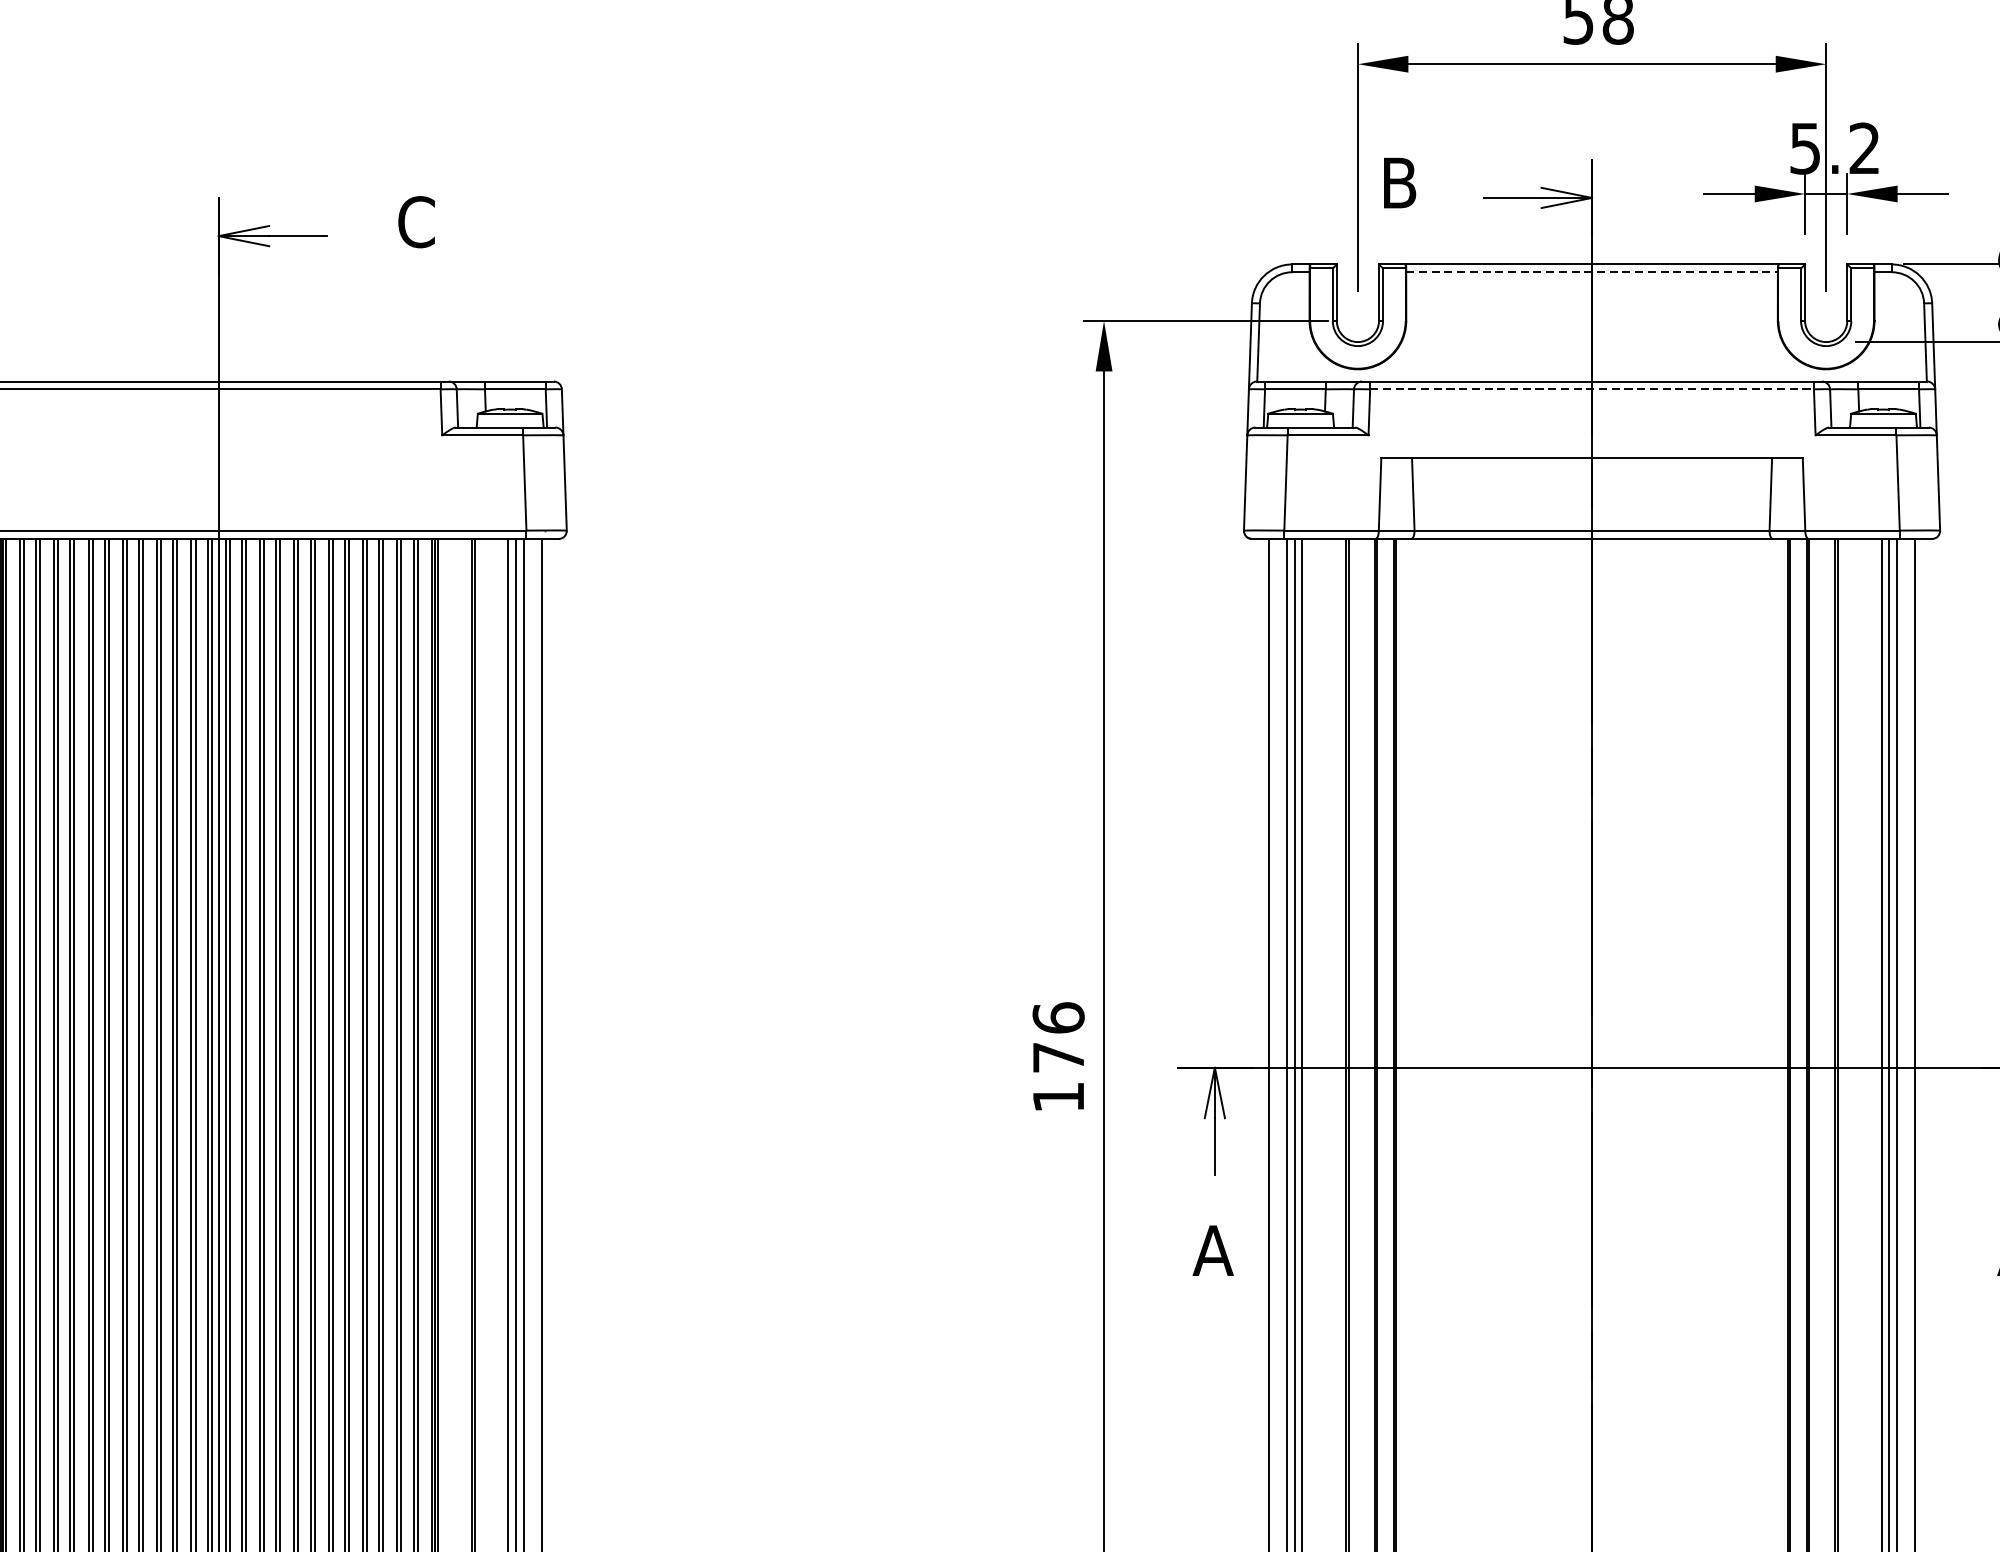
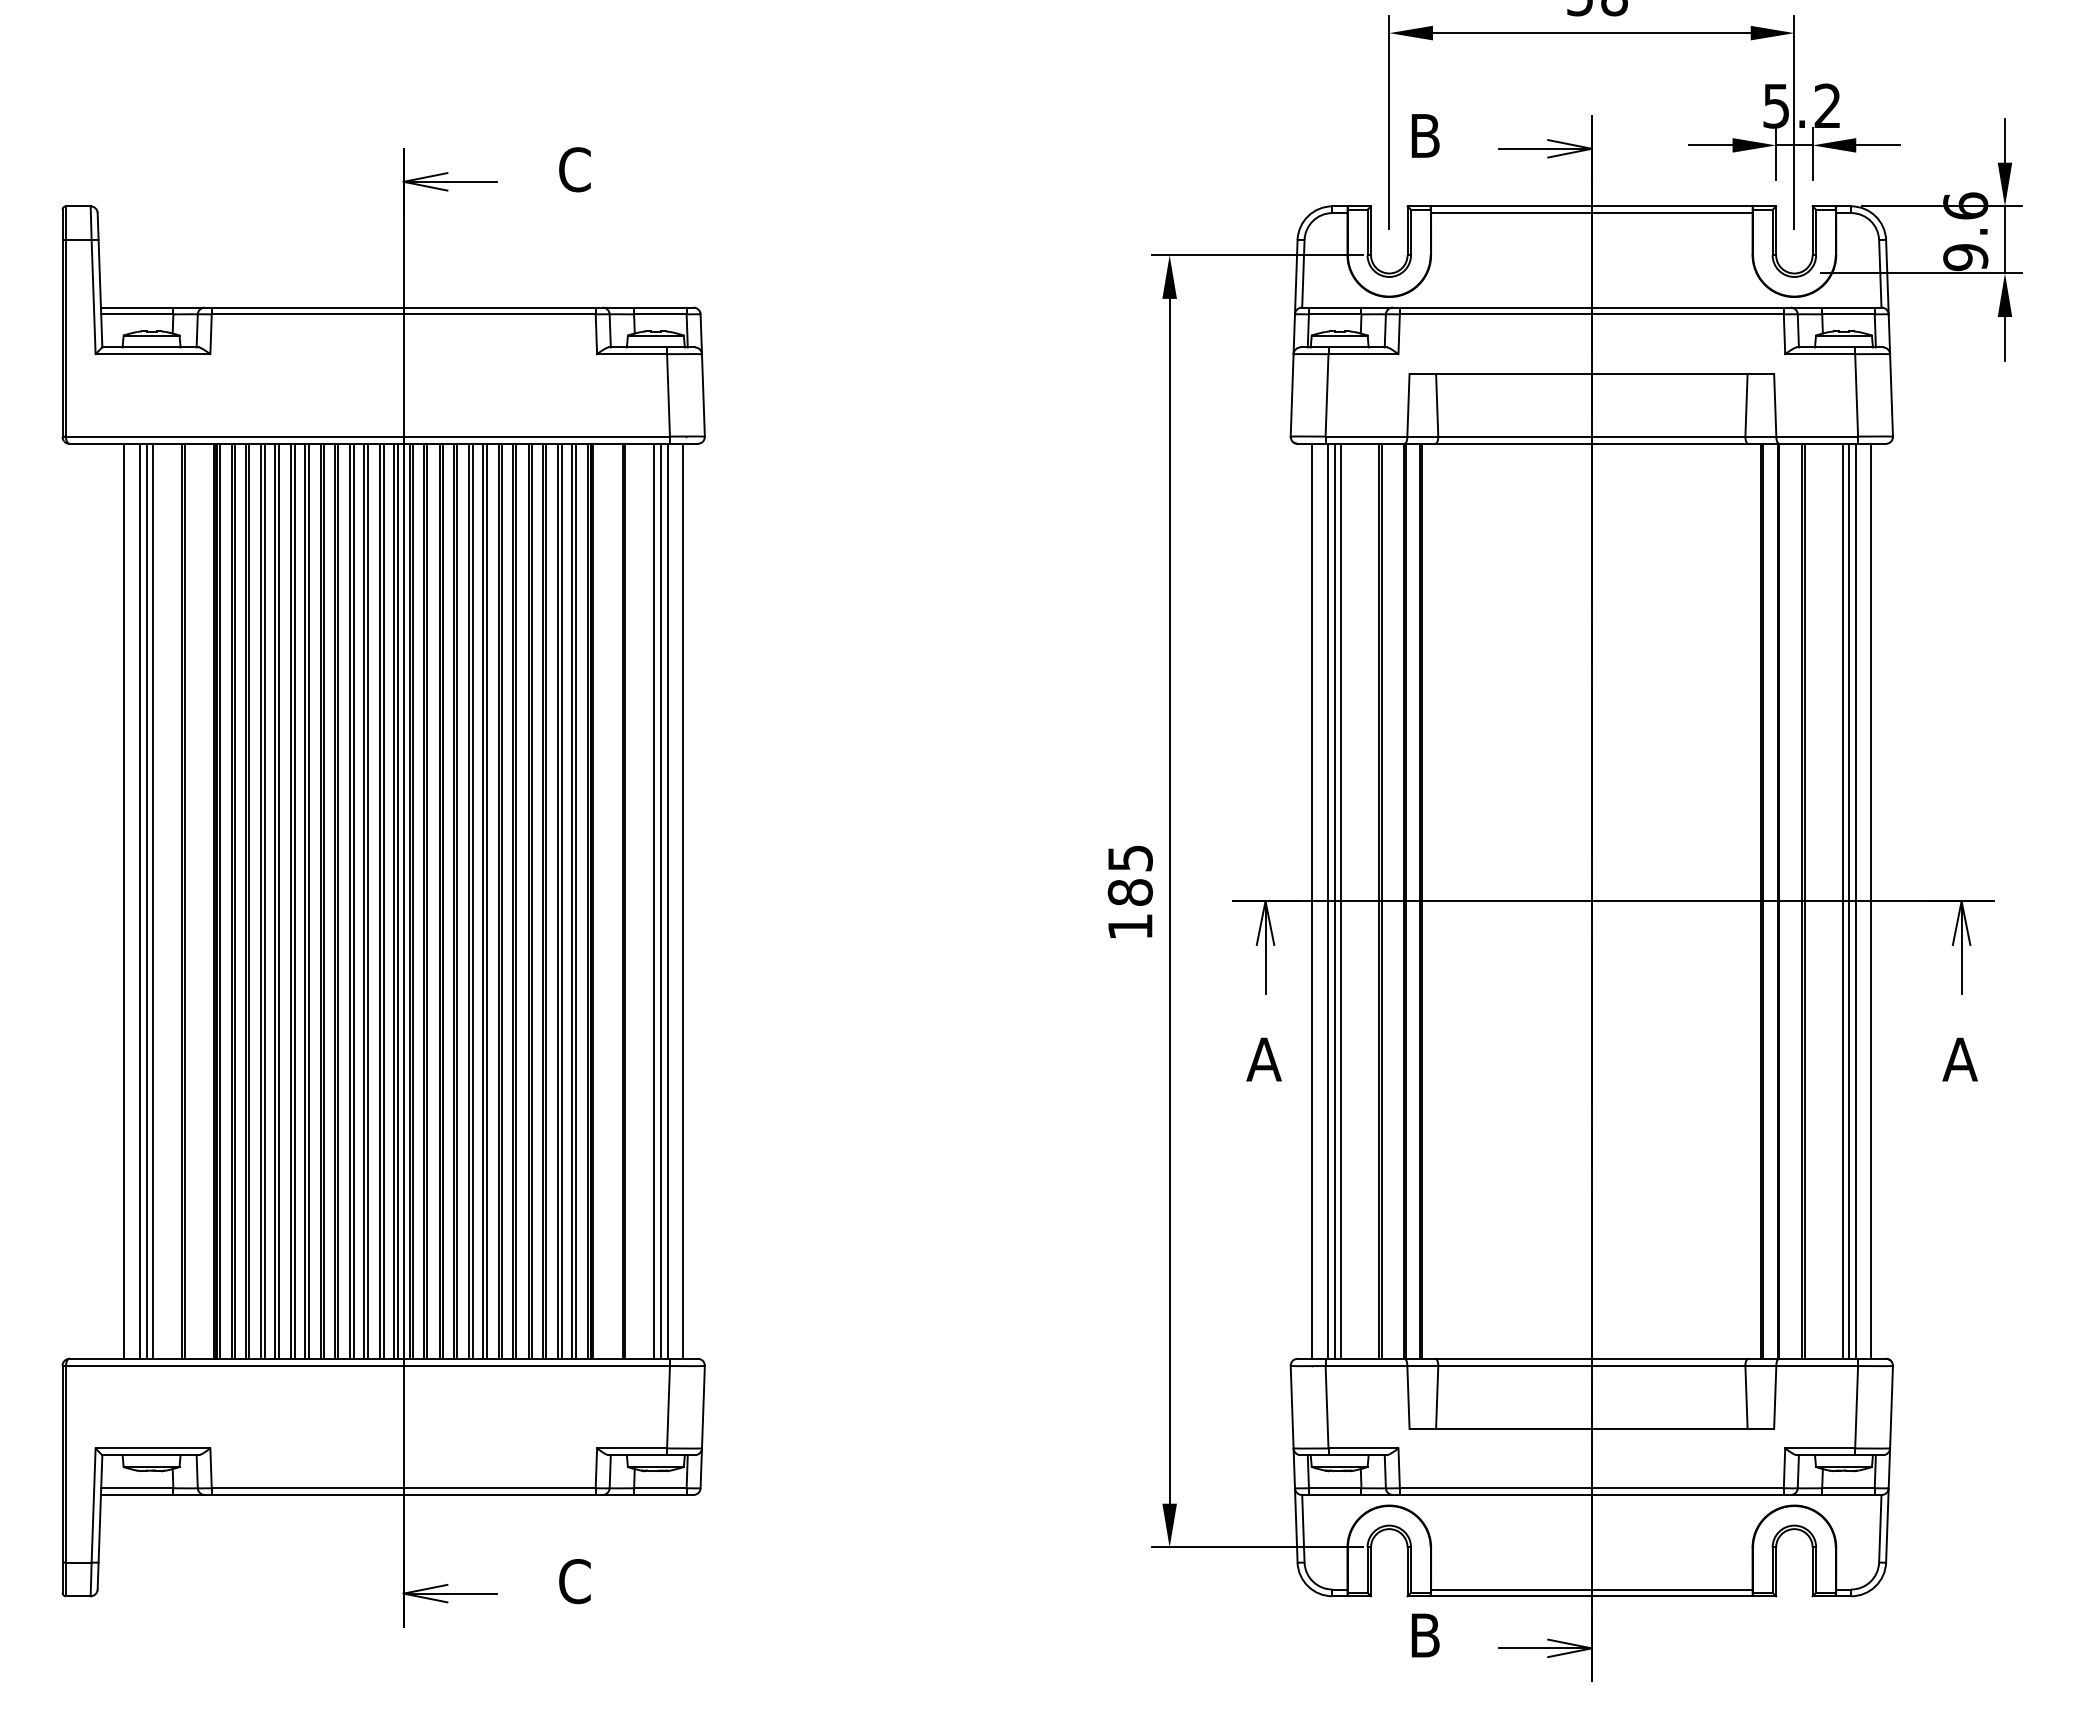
line: (1591, 272) -> (1591, 213), dashed -> solid
line: (1591, 389) -> (1591, 314), dashed -> solid
text: (1057, 1036) -> (1129, 874), 176 -> 185

